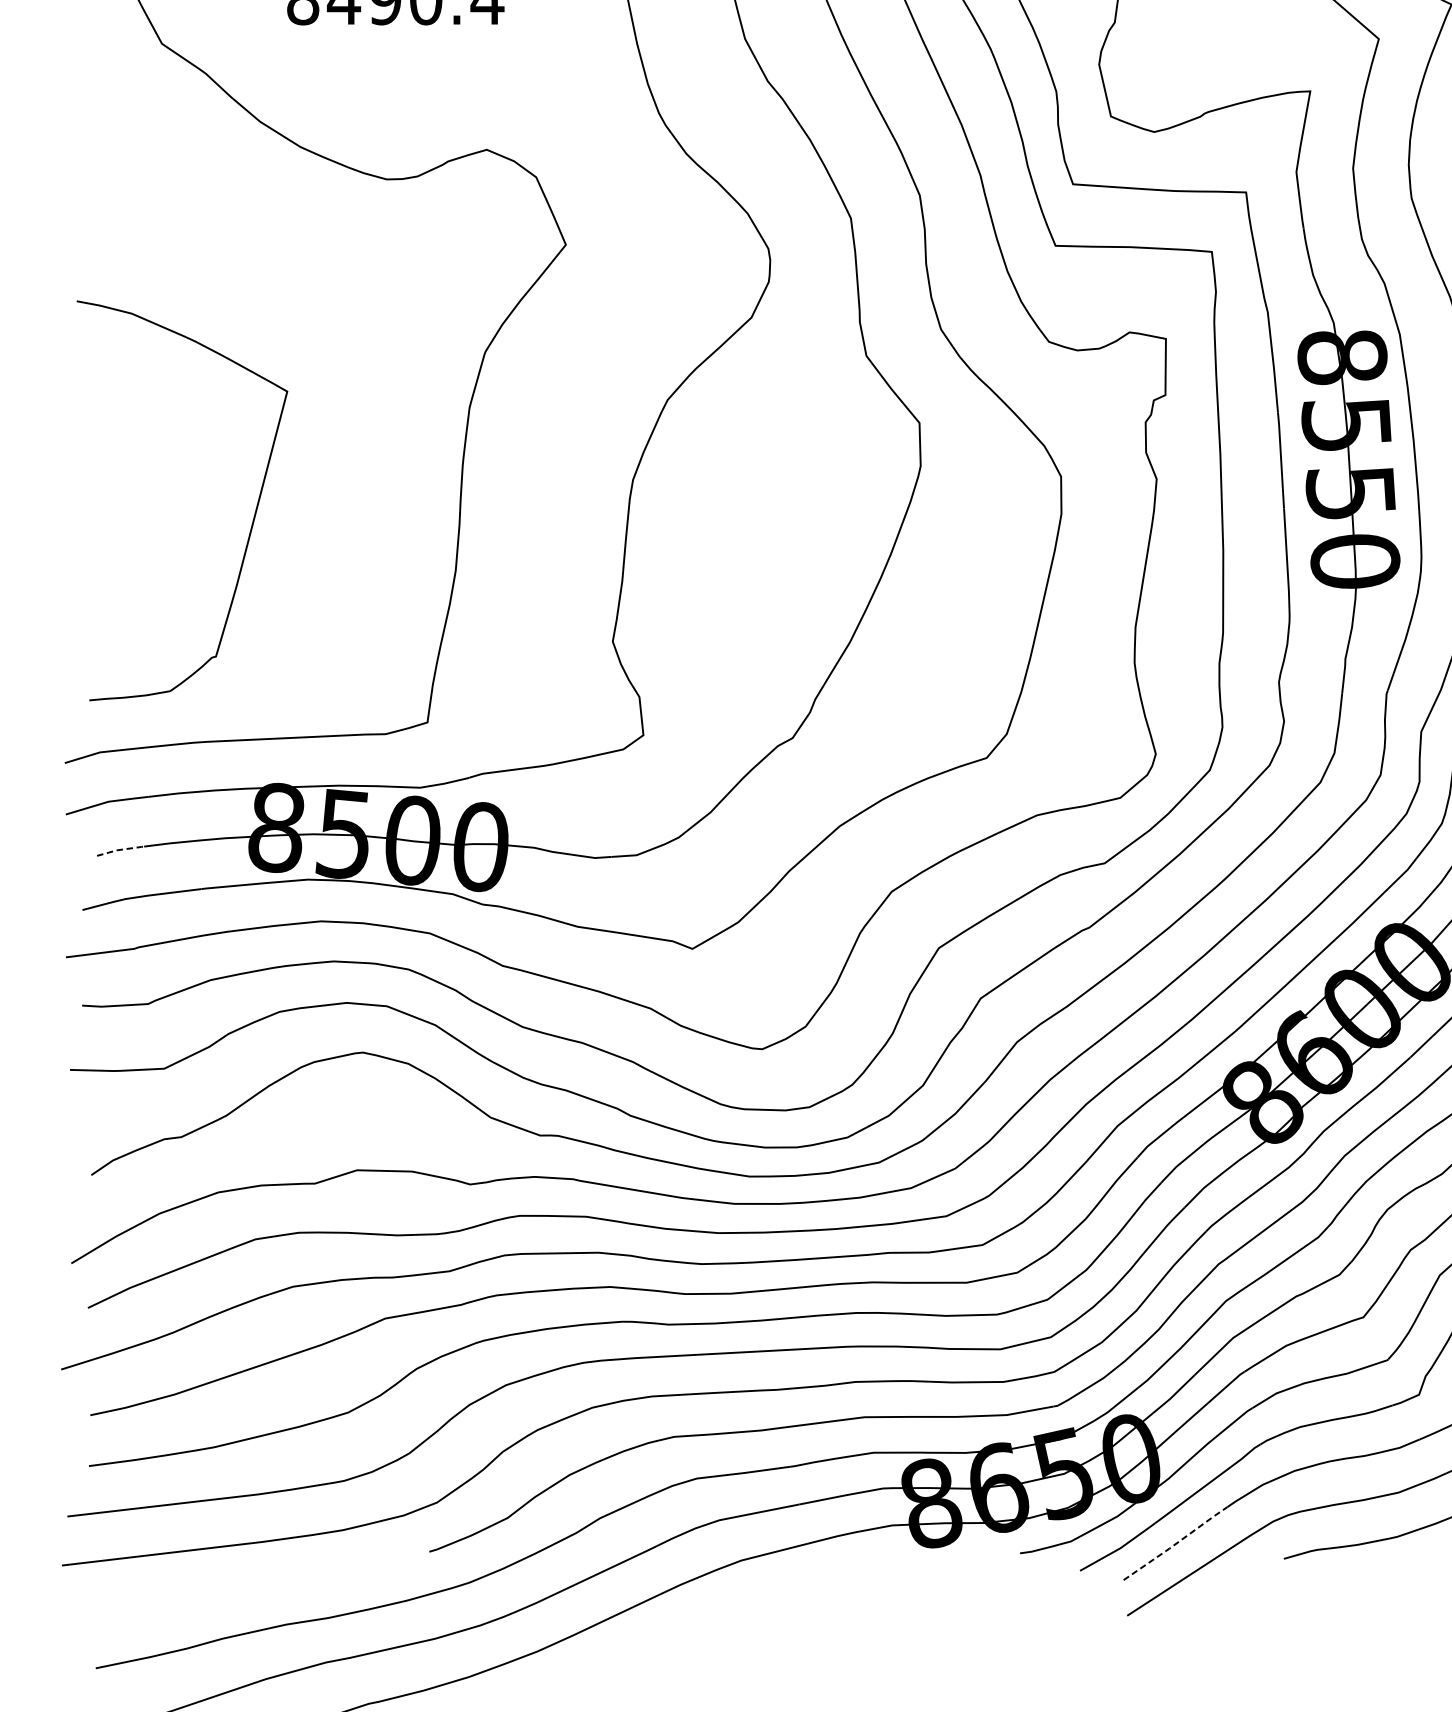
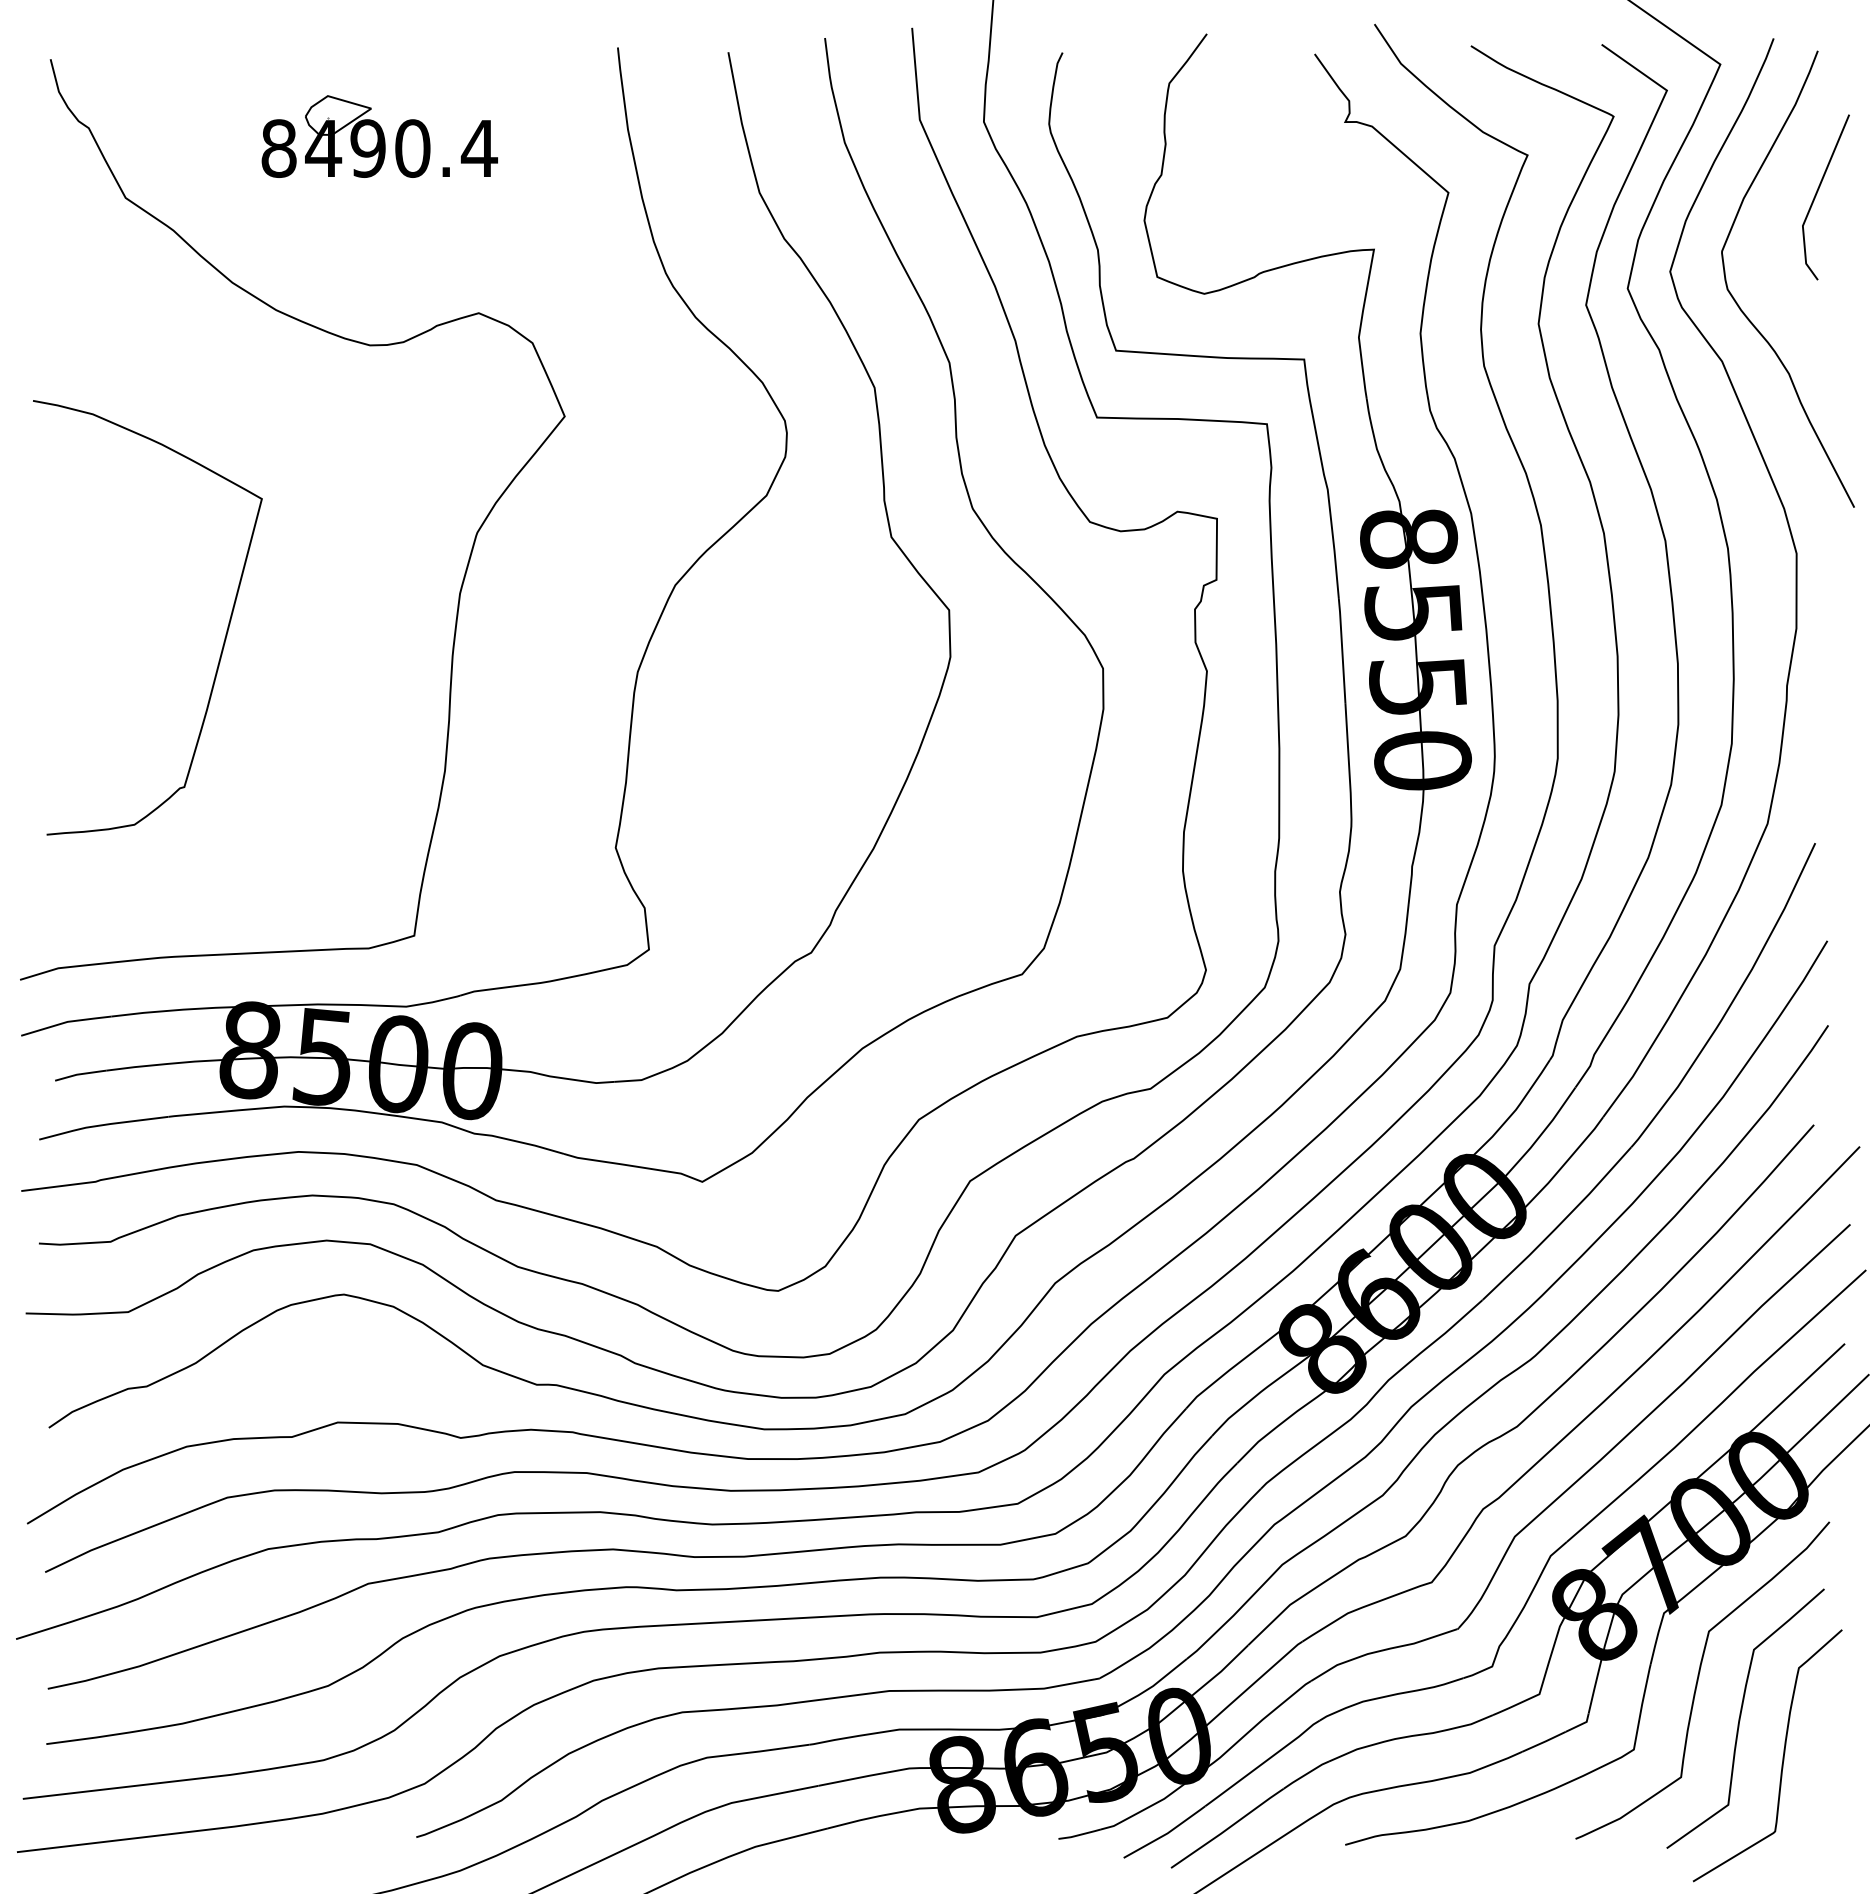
curve: (252, 518) -> (224, 637), moved
line: (120, 850) -> (80, 1074), dashed -> solid
line: (1175, 1543) -> (1227, 1828), dashed -> solid

